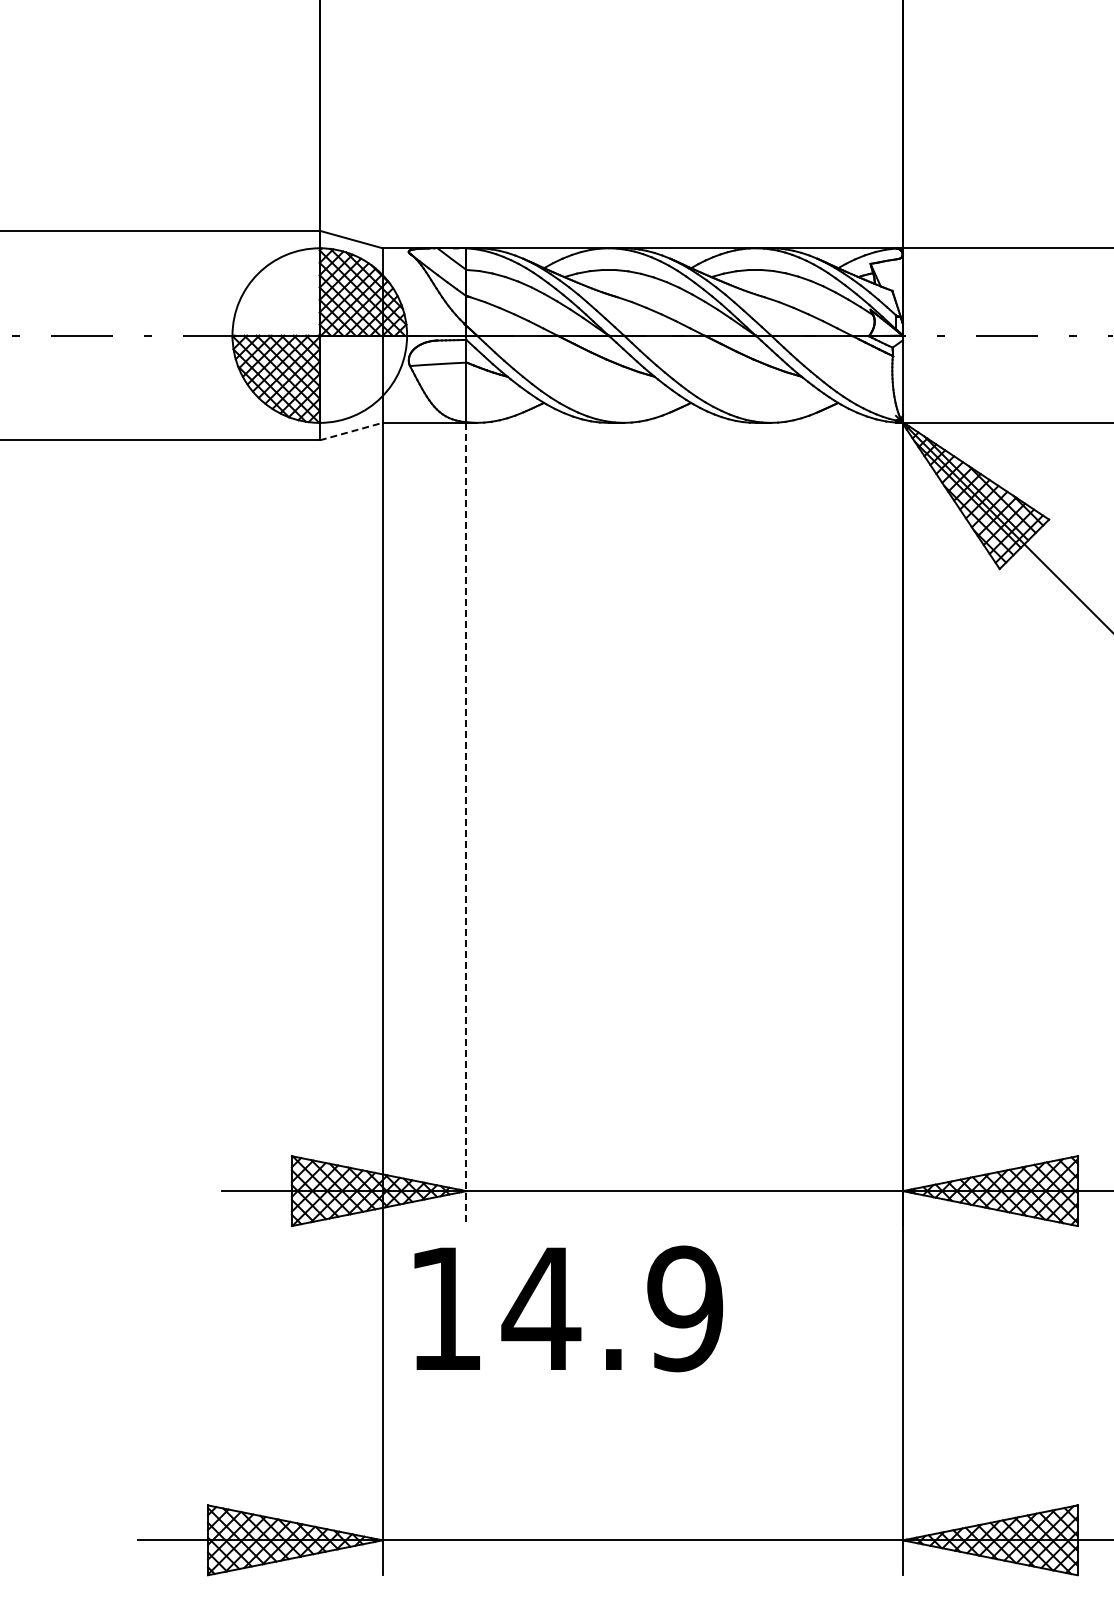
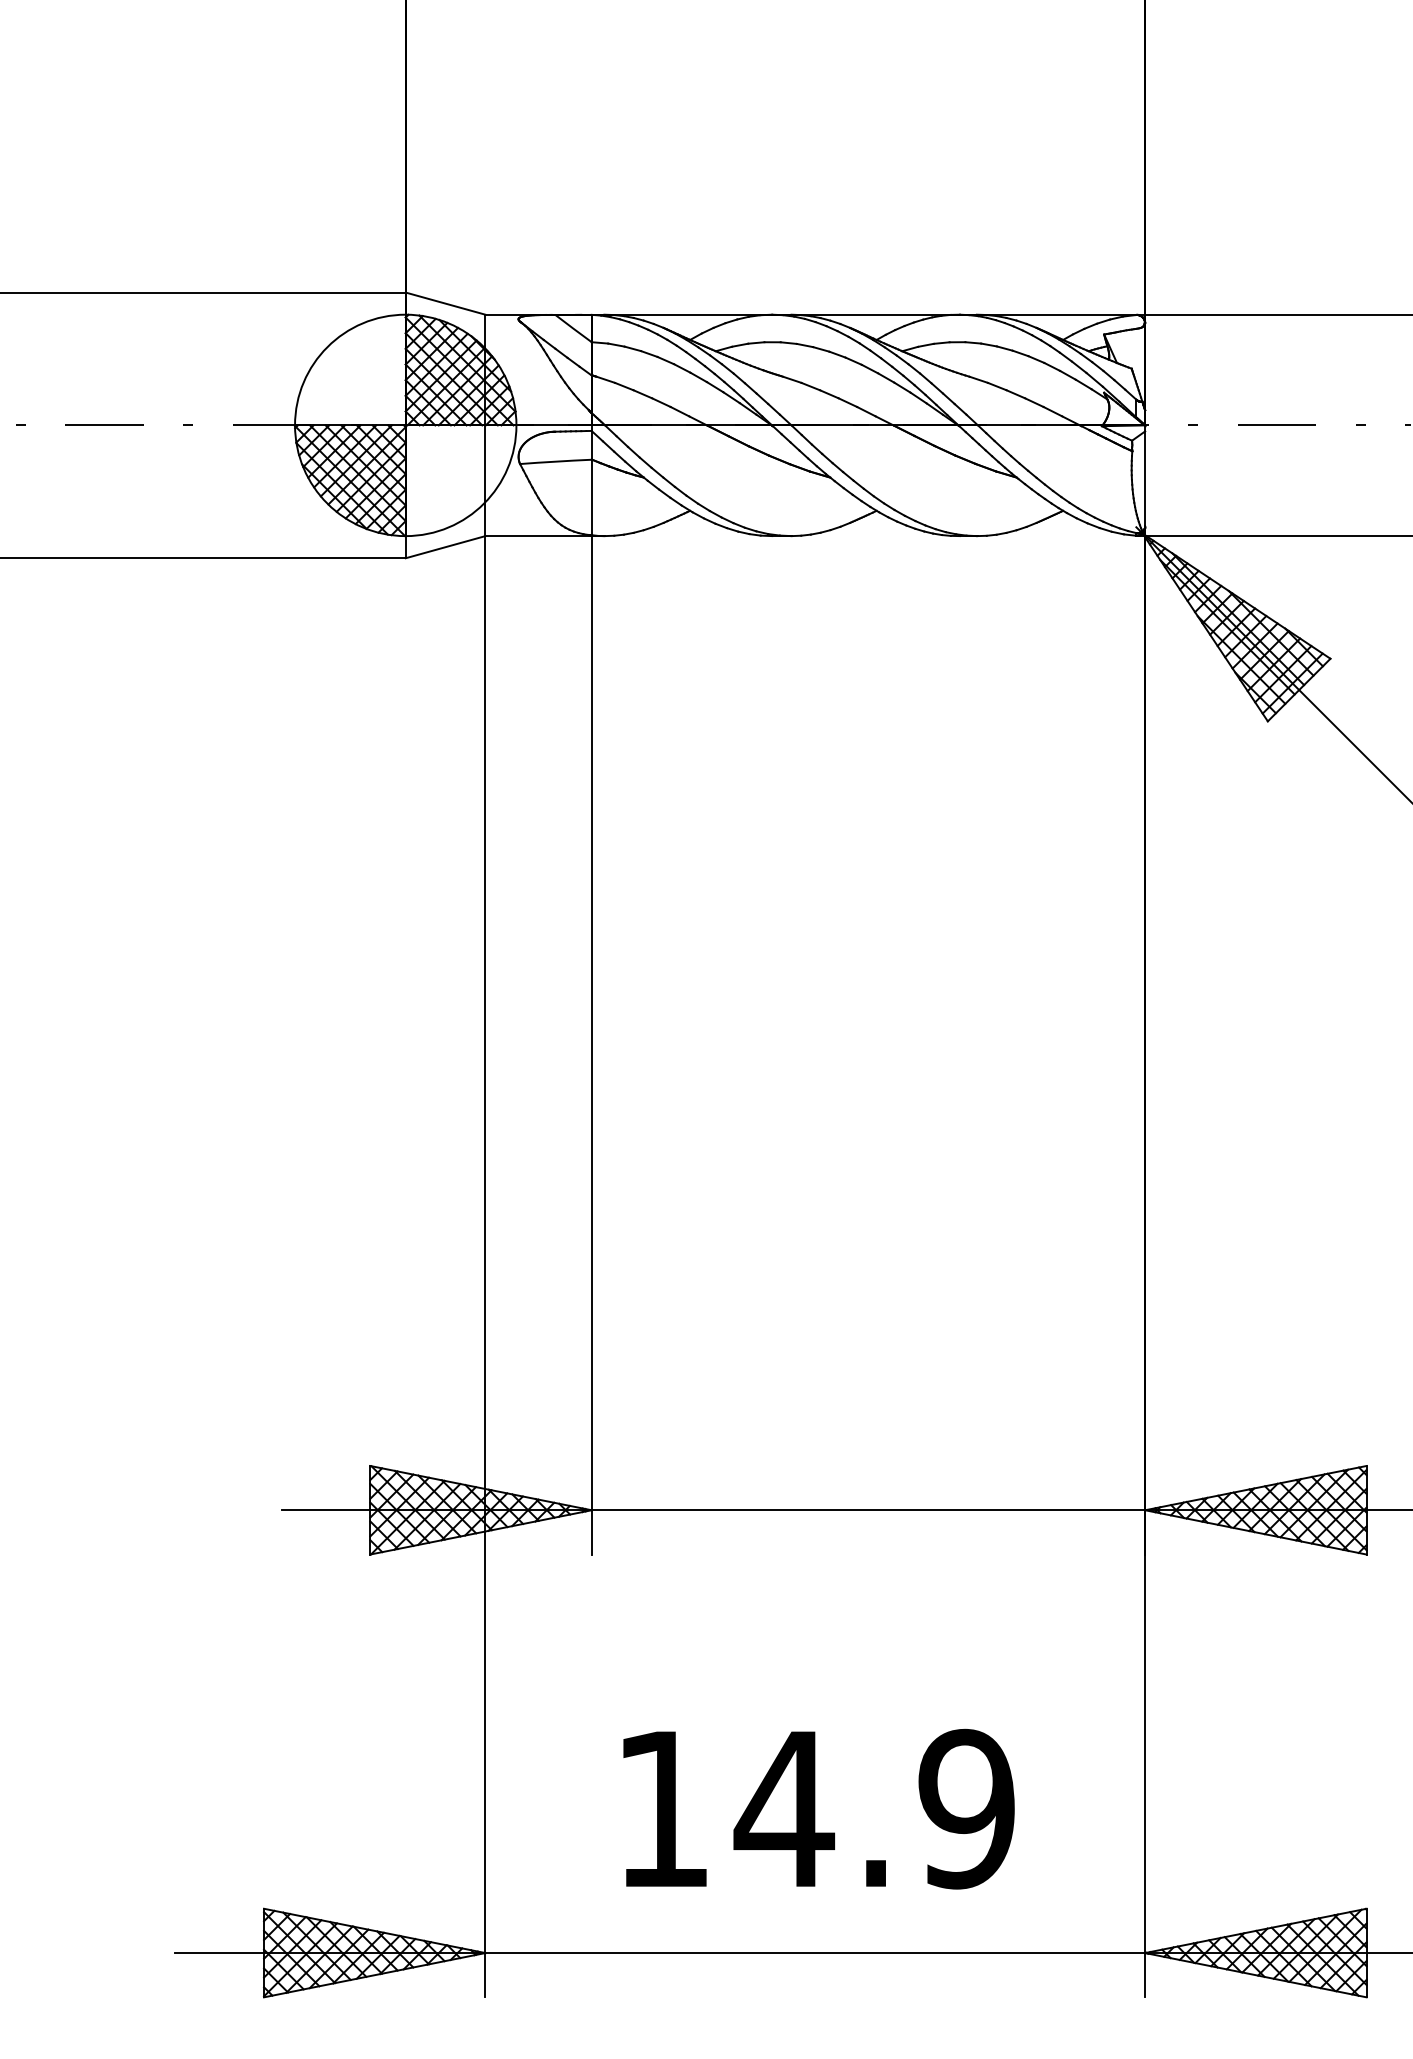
line: (351, 431) -> (445, 547), dashed -> solid
line: (466, 824) -> (591, 1045), dashed -> solid
text: (568, 1308) -> (818, 1808), moved

